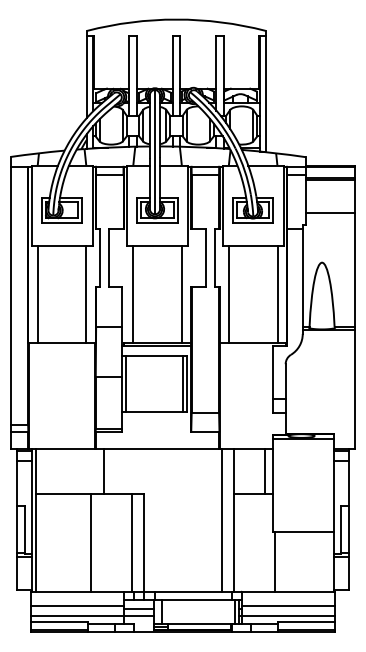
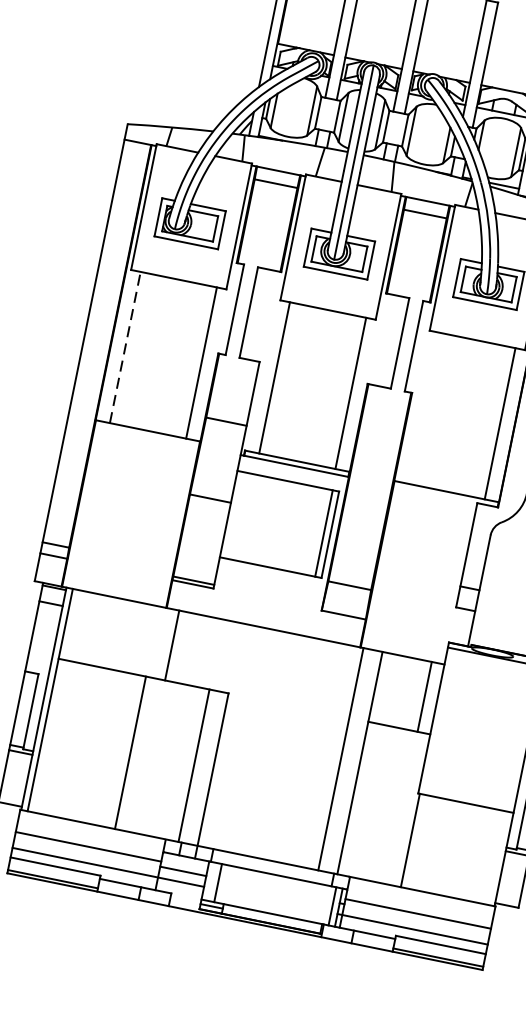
line: (37, 293) -> (125, 345), solid -> dashed
line: (228, 294) -> (423, 408), removed
line: (126, 383) -> (235, 514), removed

